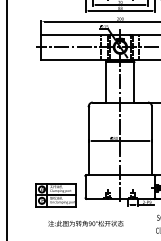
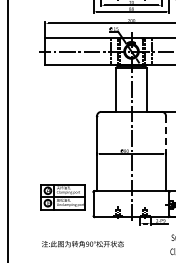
line: (152, 124) -> (166, 135), solid -> dashed
part: (55, 195) -> (62, 197), moved
text: (85, 224) -> (82, 244), moved

